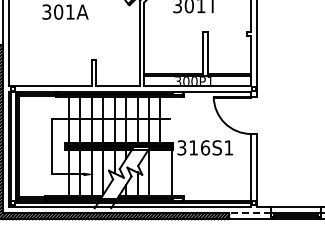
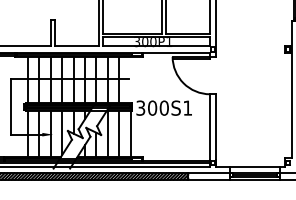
text: (199, 147) -> (158, 107), 316S1 -> 300S1
line: (160, 173) -> (119, 133), added
line: (250, 213) -> (209, 173), dashed -> solid

